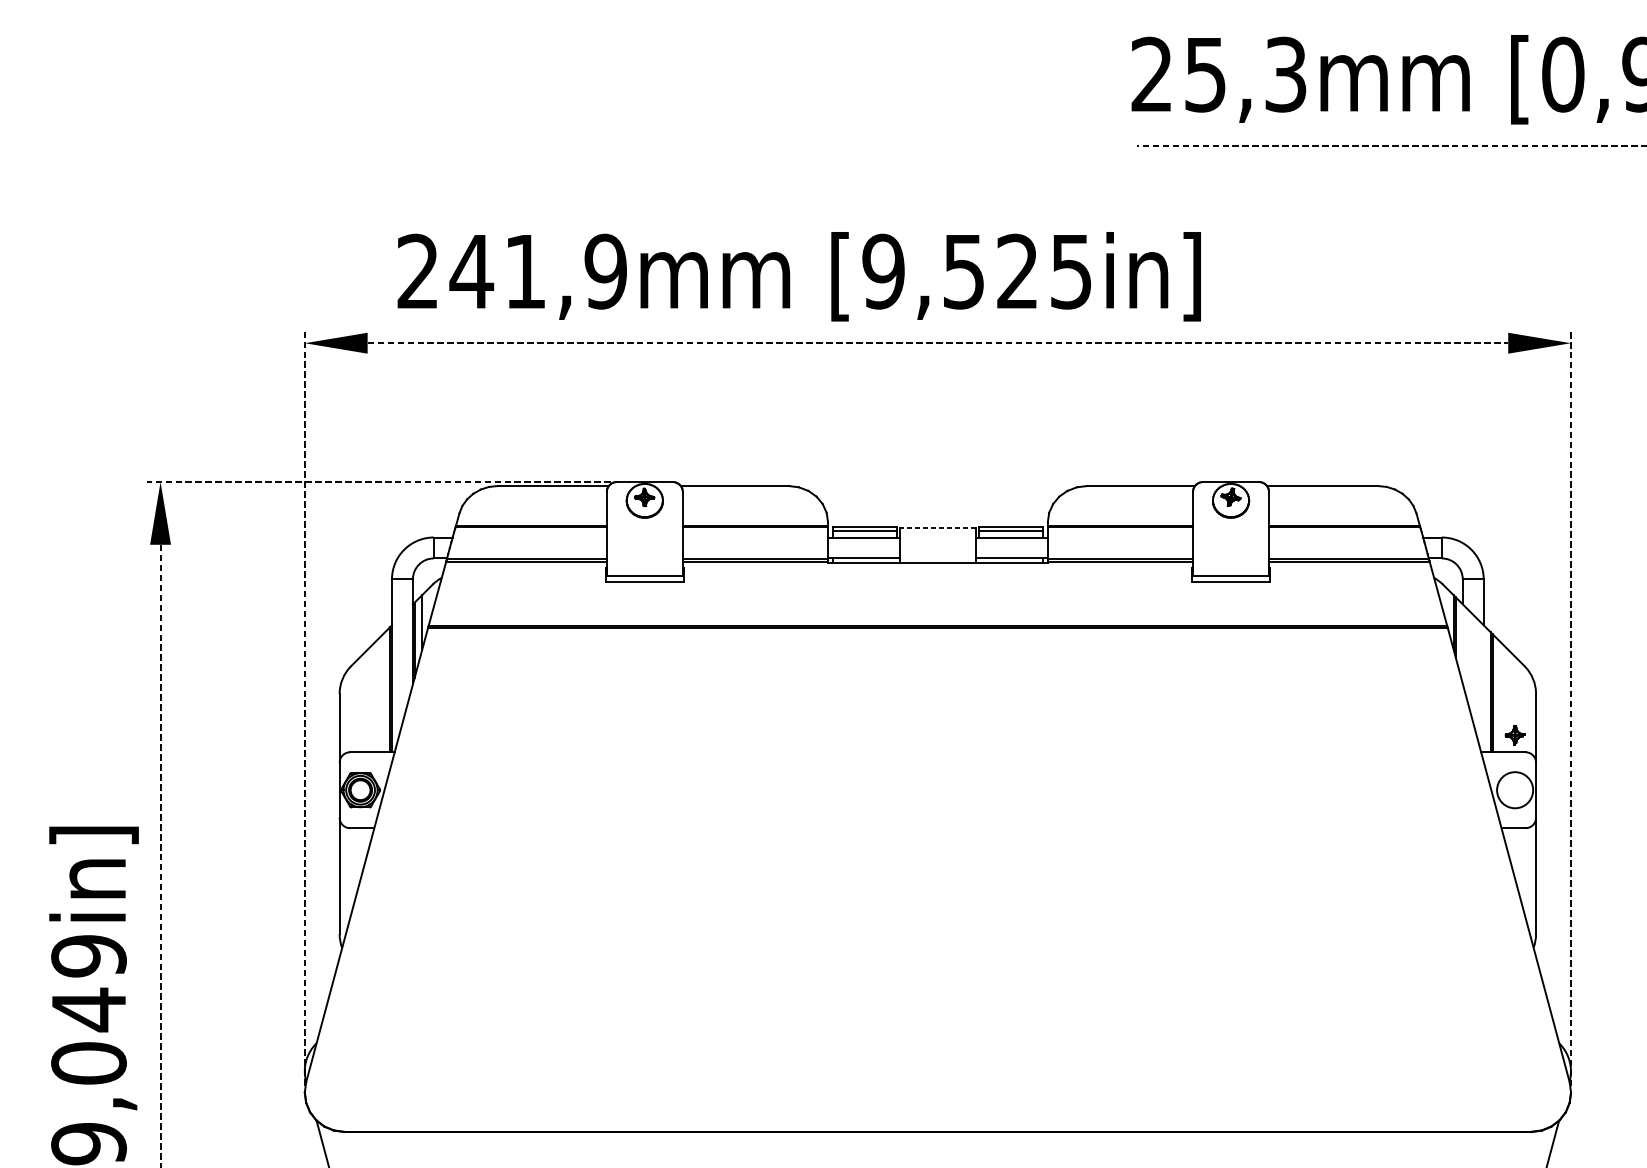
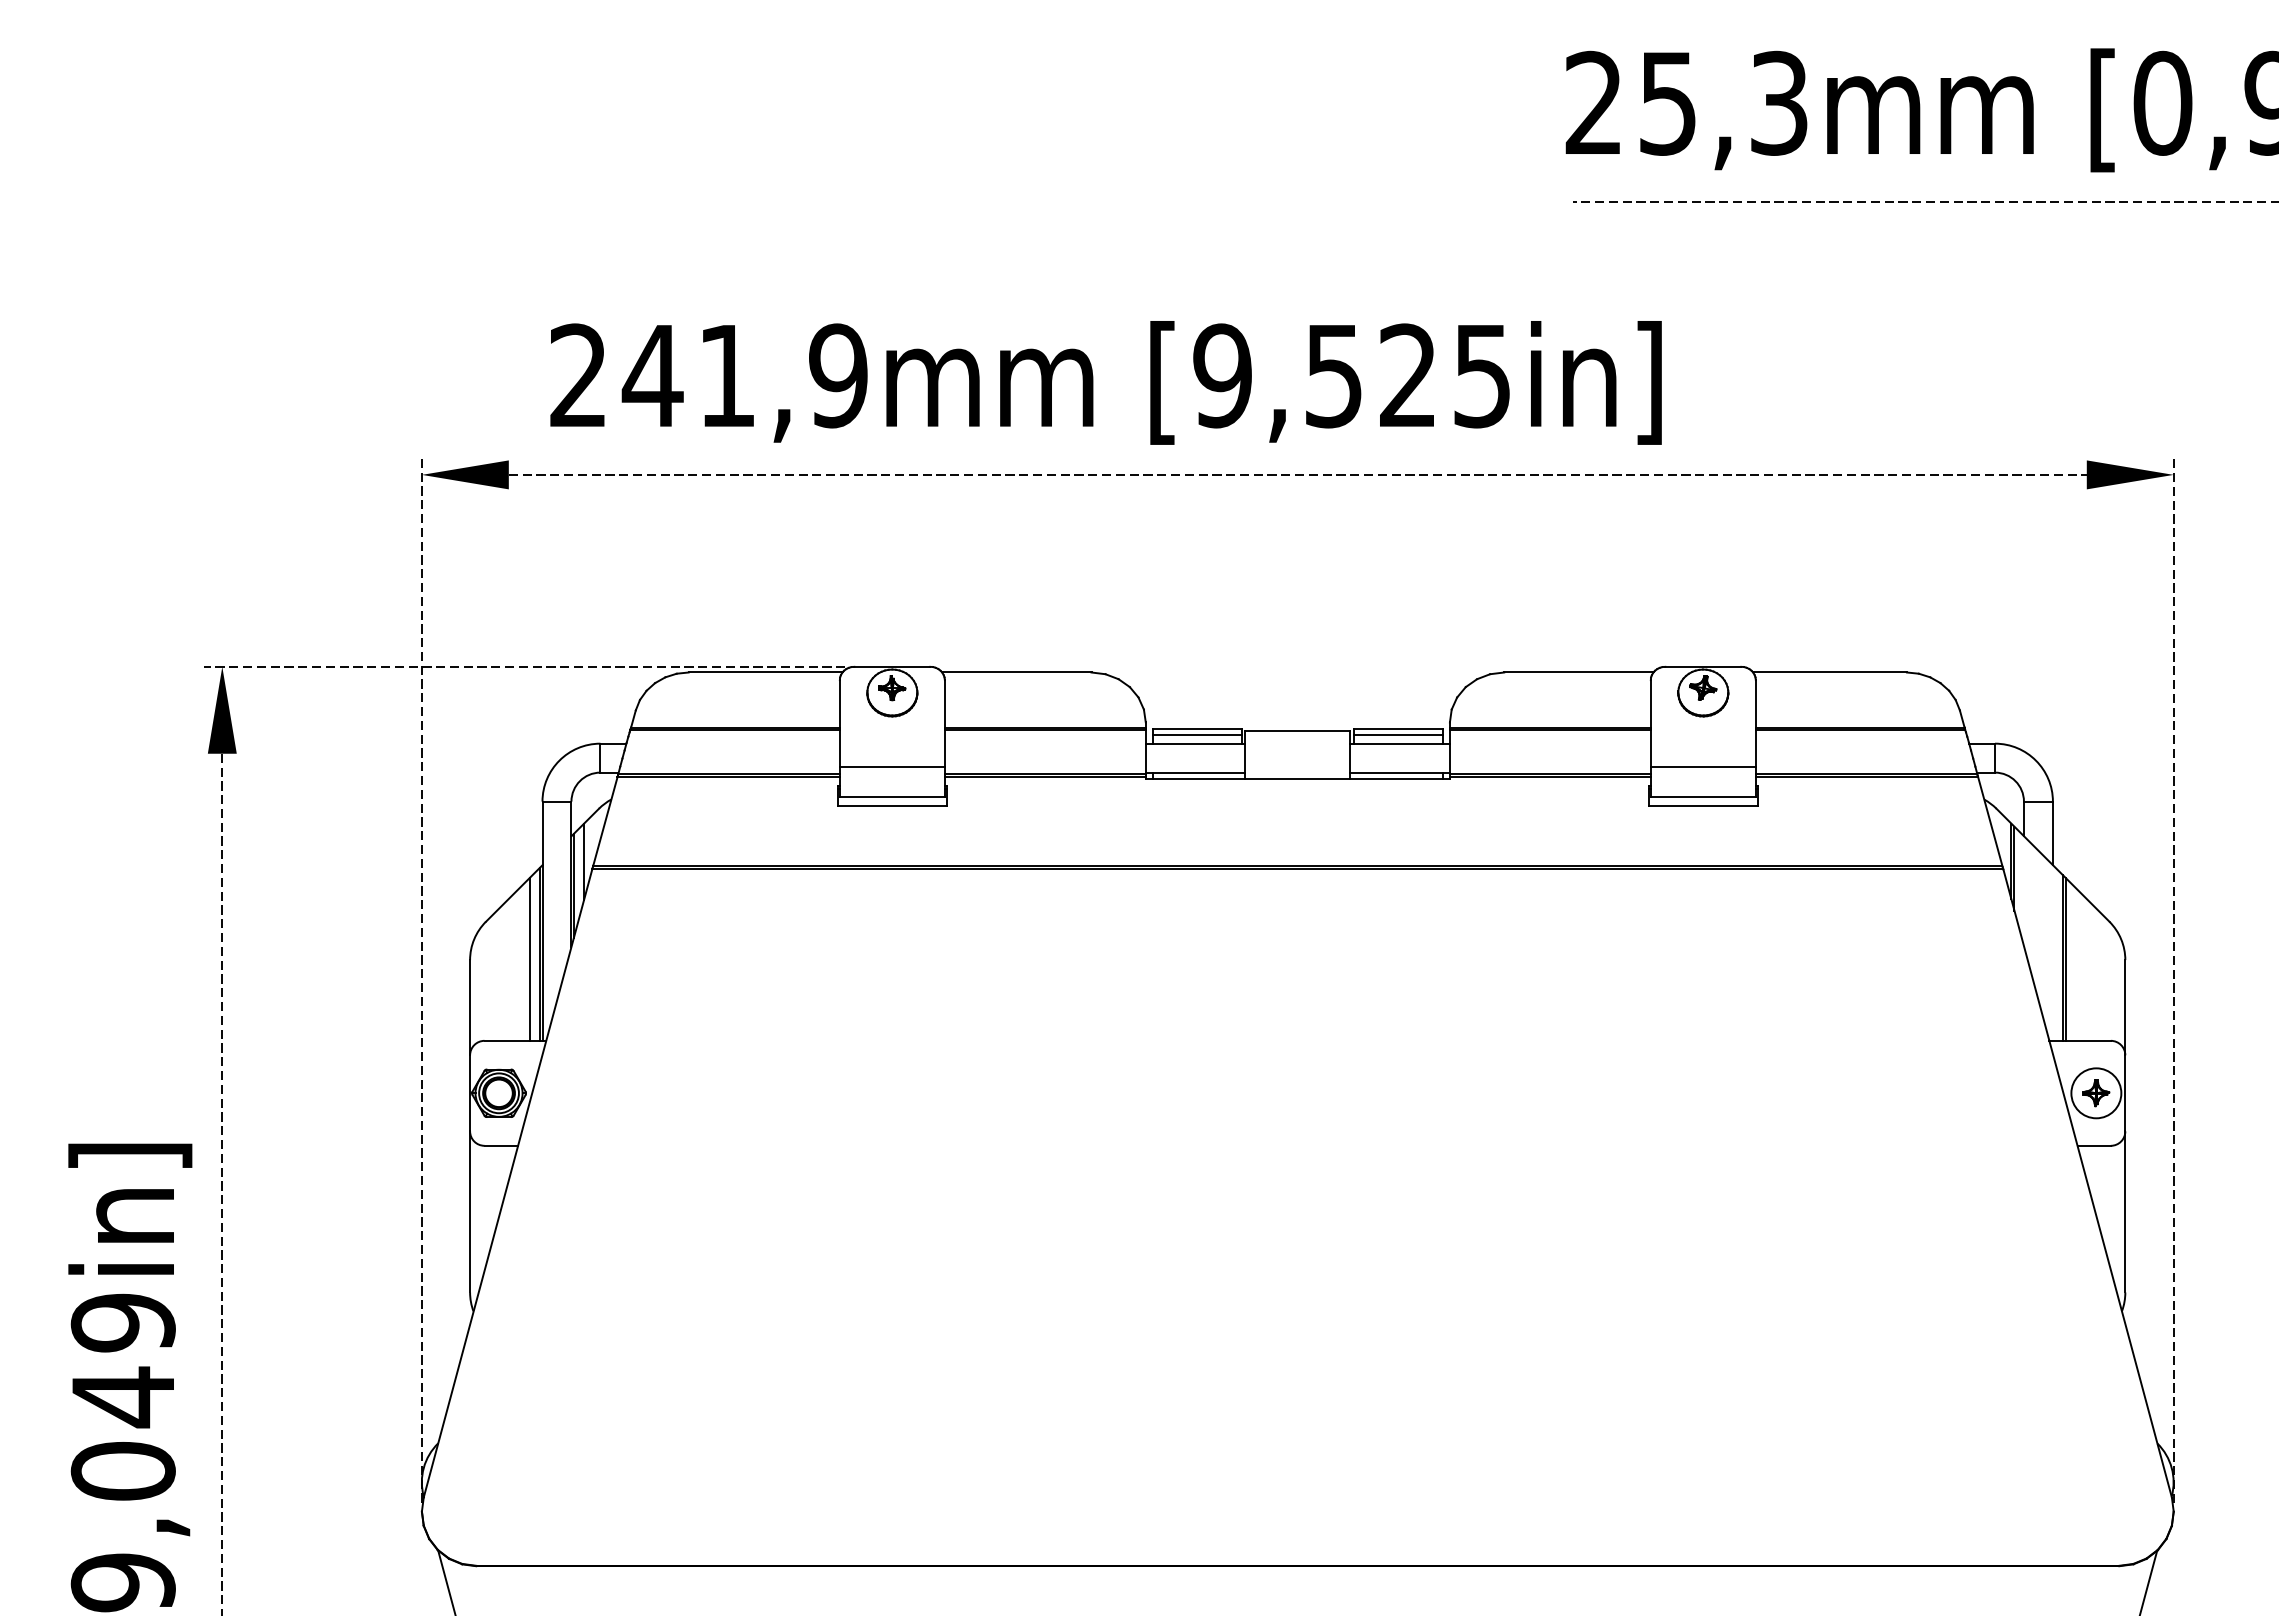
line: (937, 527) -> (1297, 730), dashed -> solid
line: (644, 554) -> (891, 766), added
line: (1230, 554) -> (1702, 766), added
line: (382, 692) -> (529, 958), added
part: (1515, 735) -> (2096, 1093), moved

